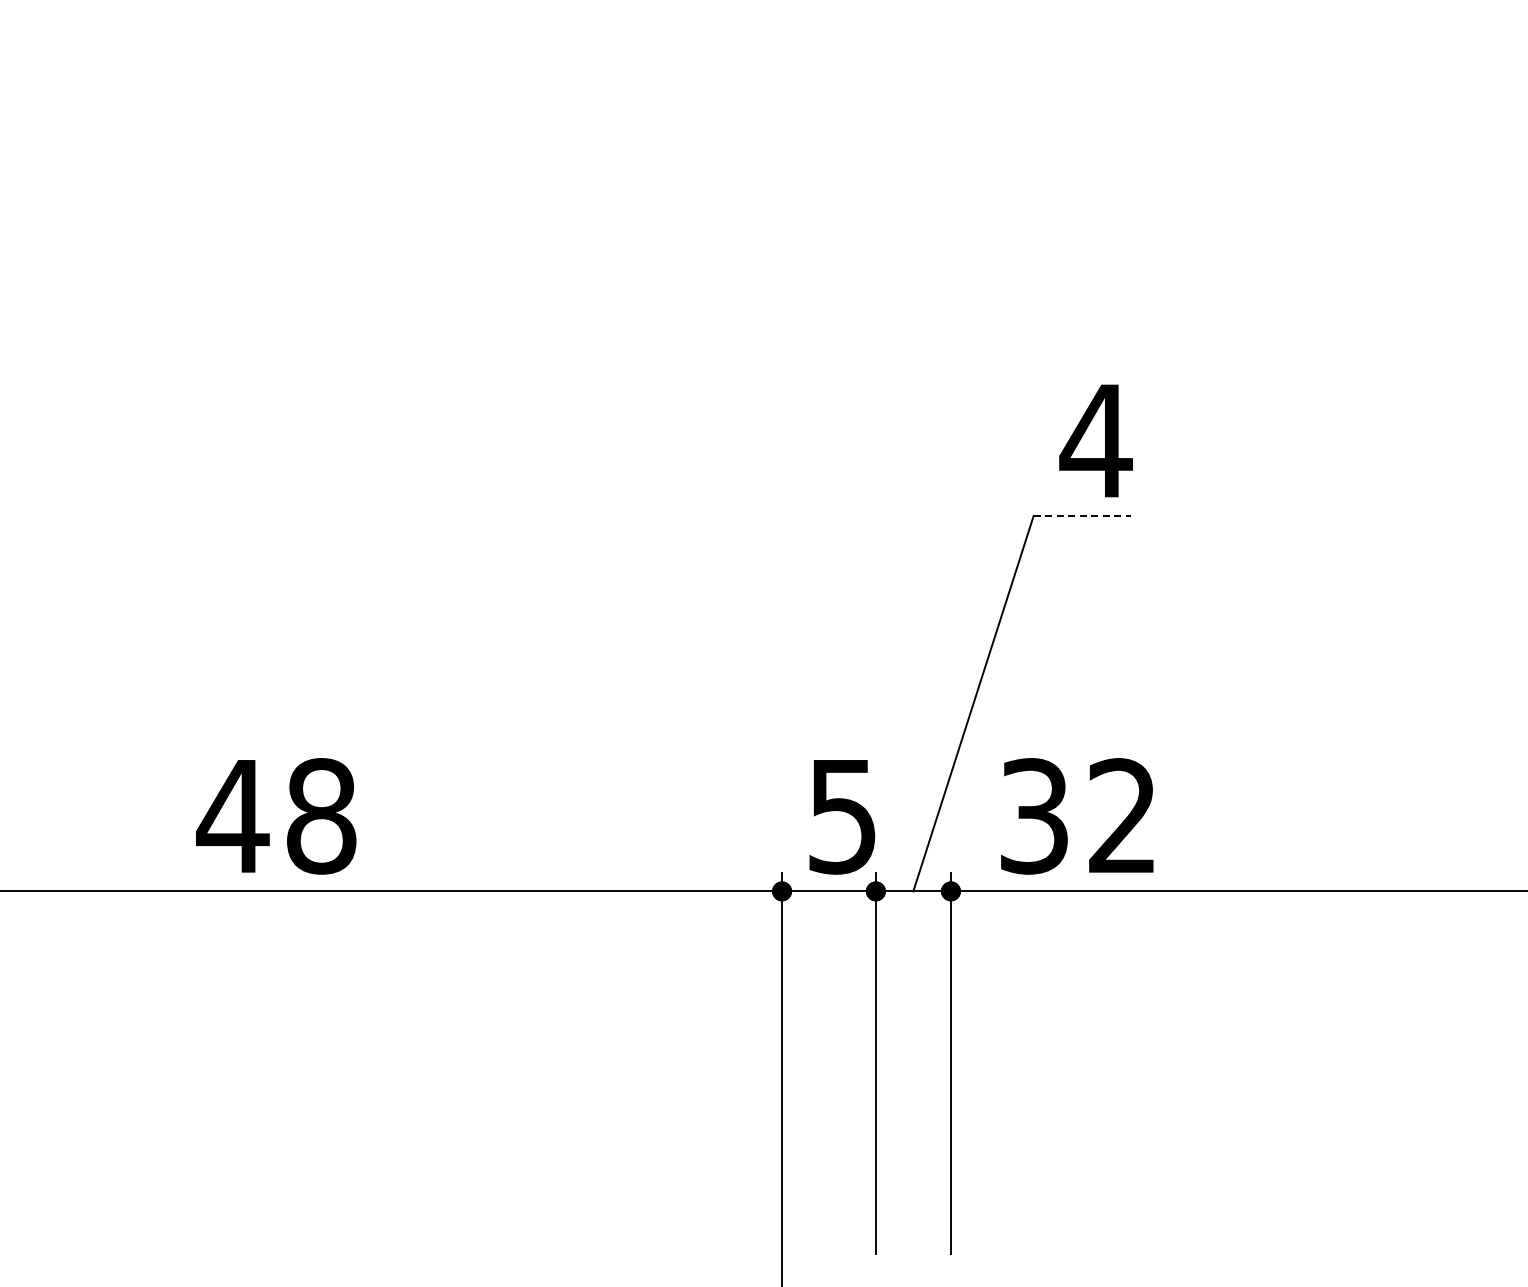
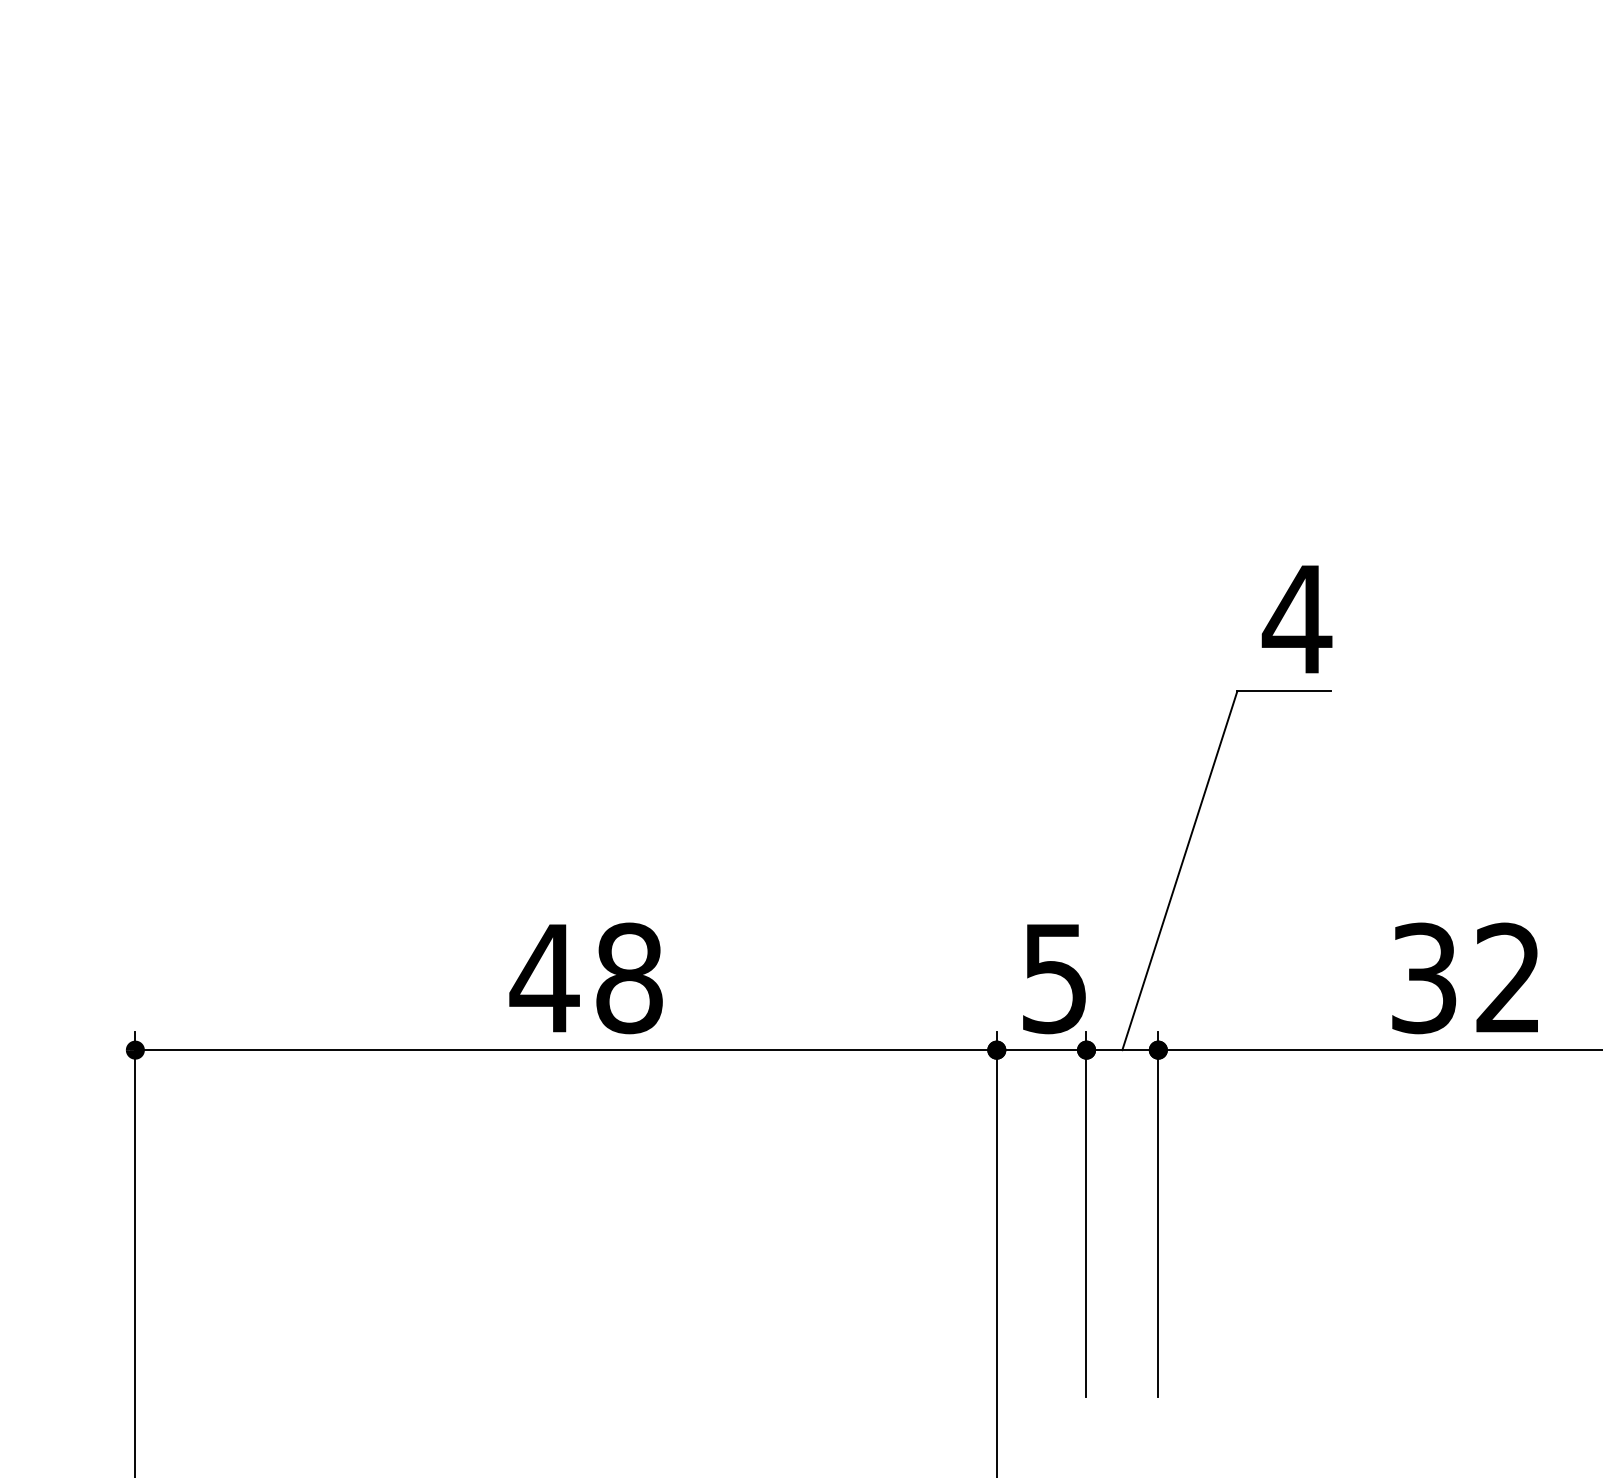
line: (1082, 516) -> (1284, 691), dashed -> solid
text: (275, 816) -> (585, 978), moved
text: (1076, 816) -> (1464, 978), moved

